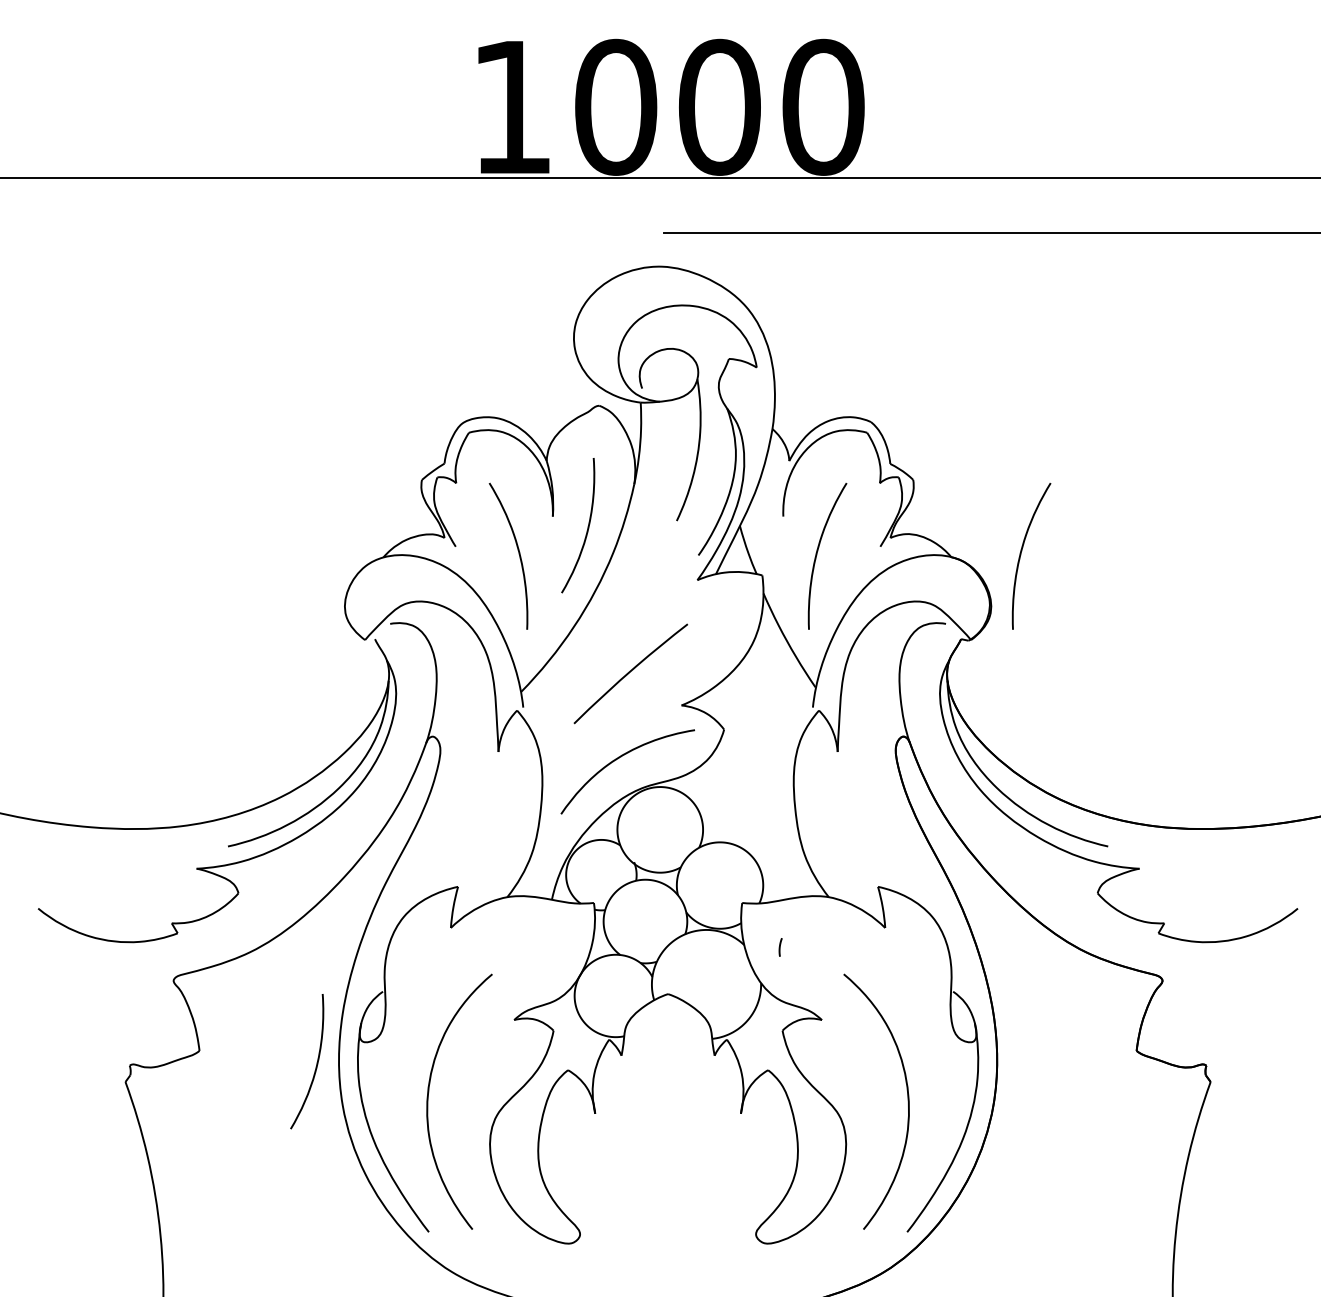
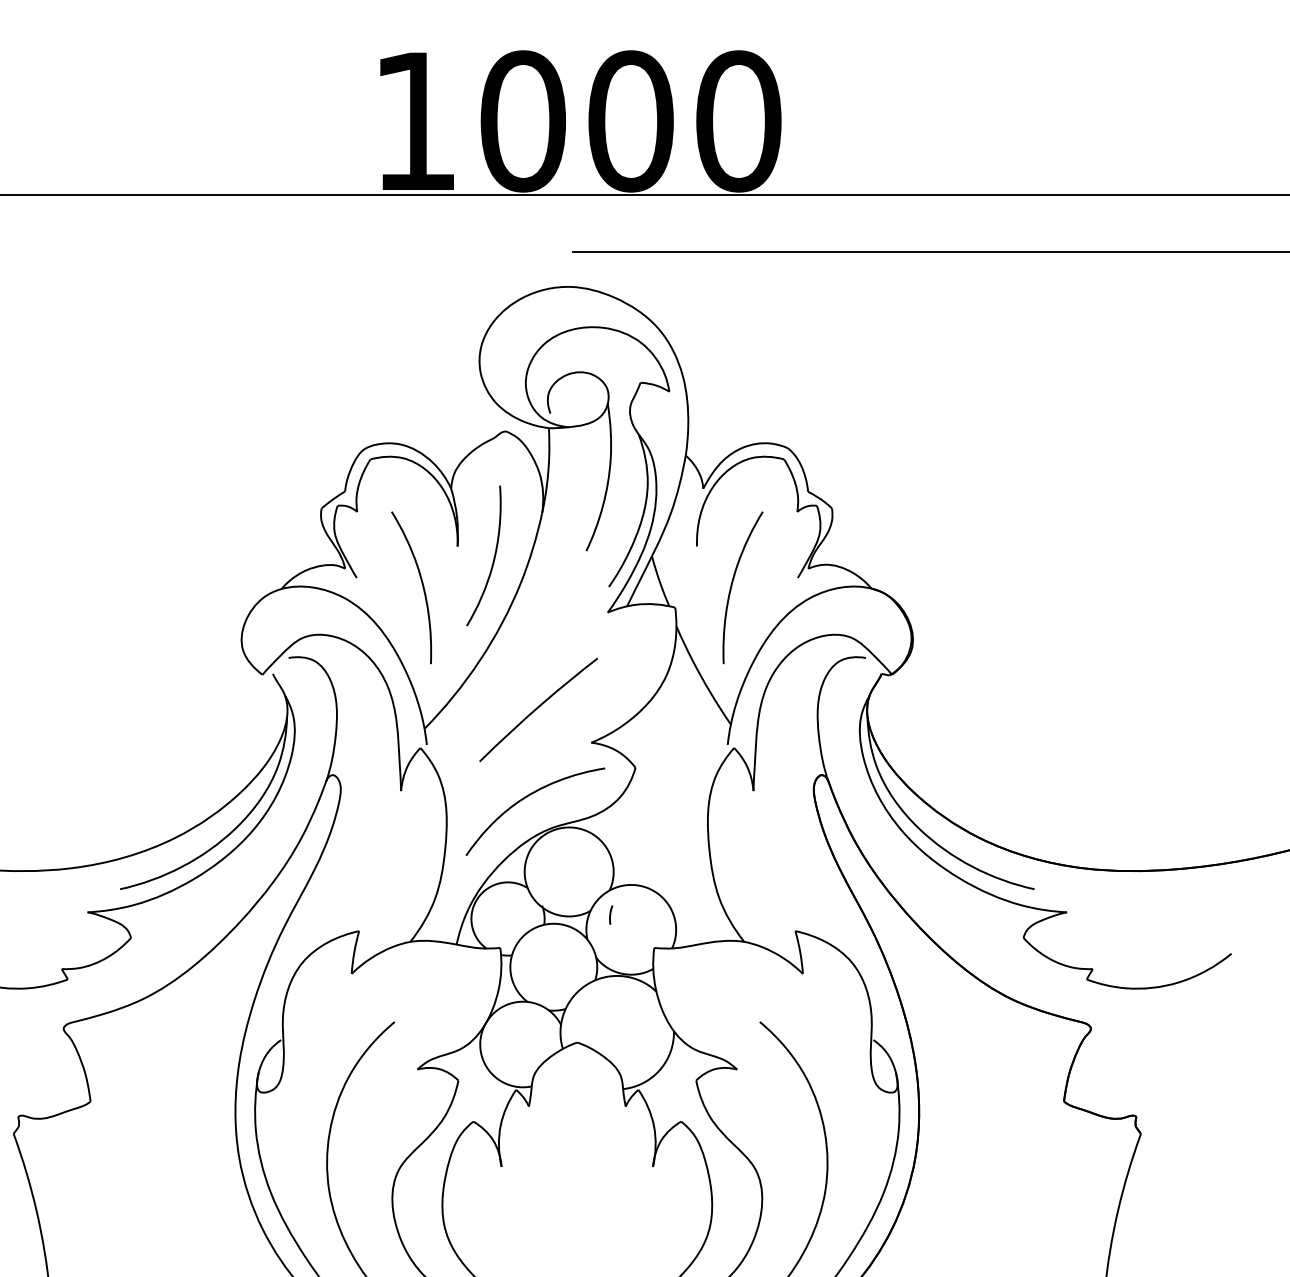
curve: (1021, 555) -> (944, 586), removed
line: (780, 947) -> (610, 915), moved
curve: (316, 1062) -> (212, 1113), removed

